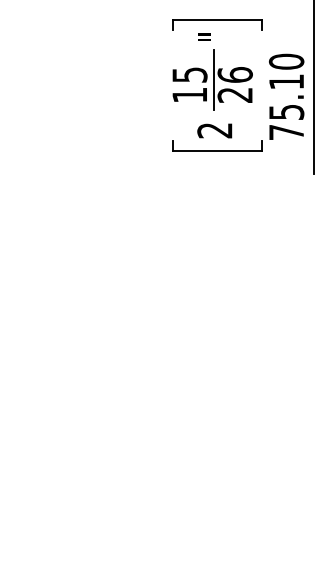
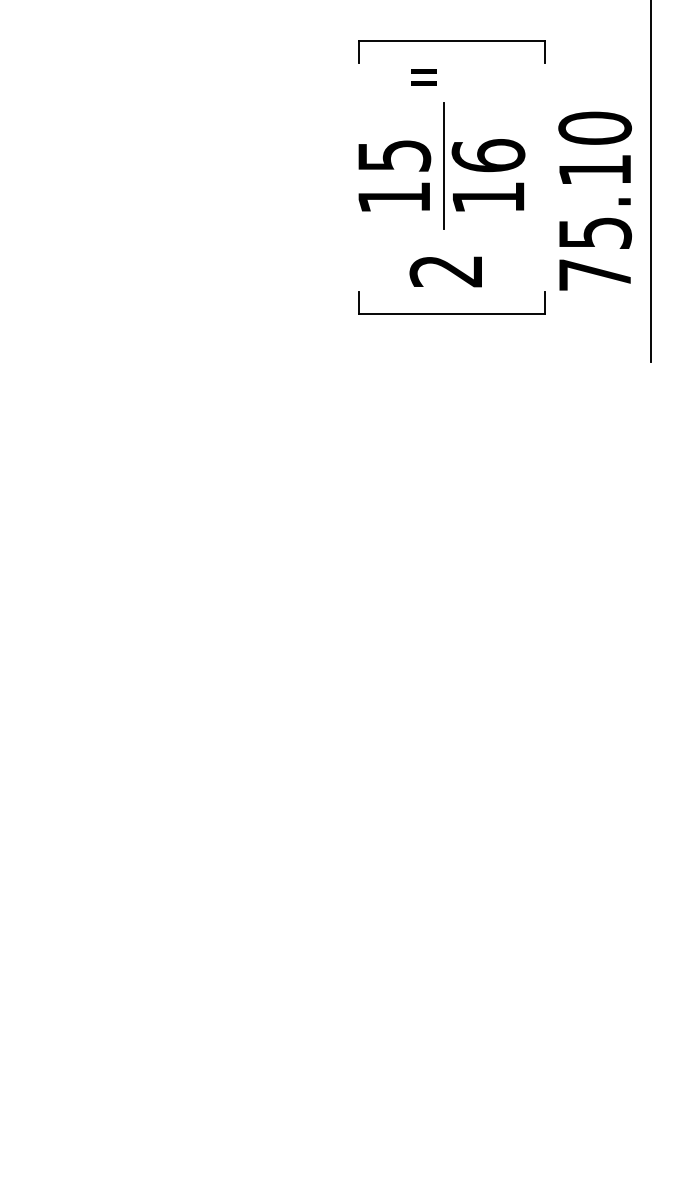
text: (234, 95) -> (486, 198), 26 -> 16

